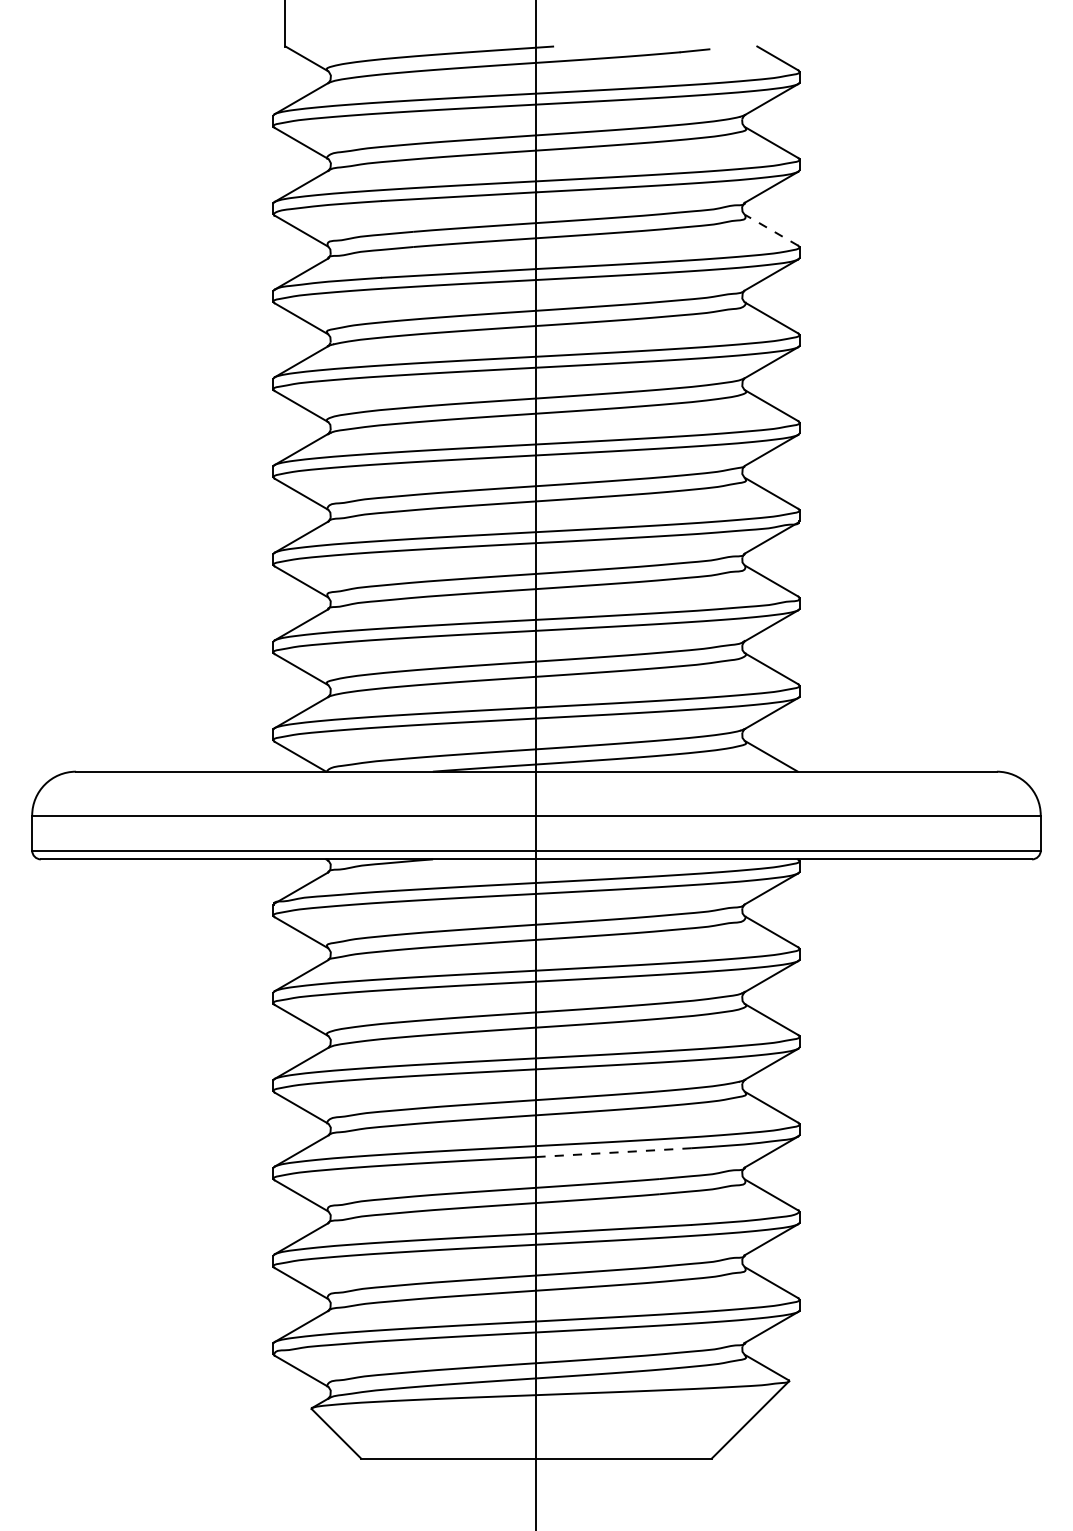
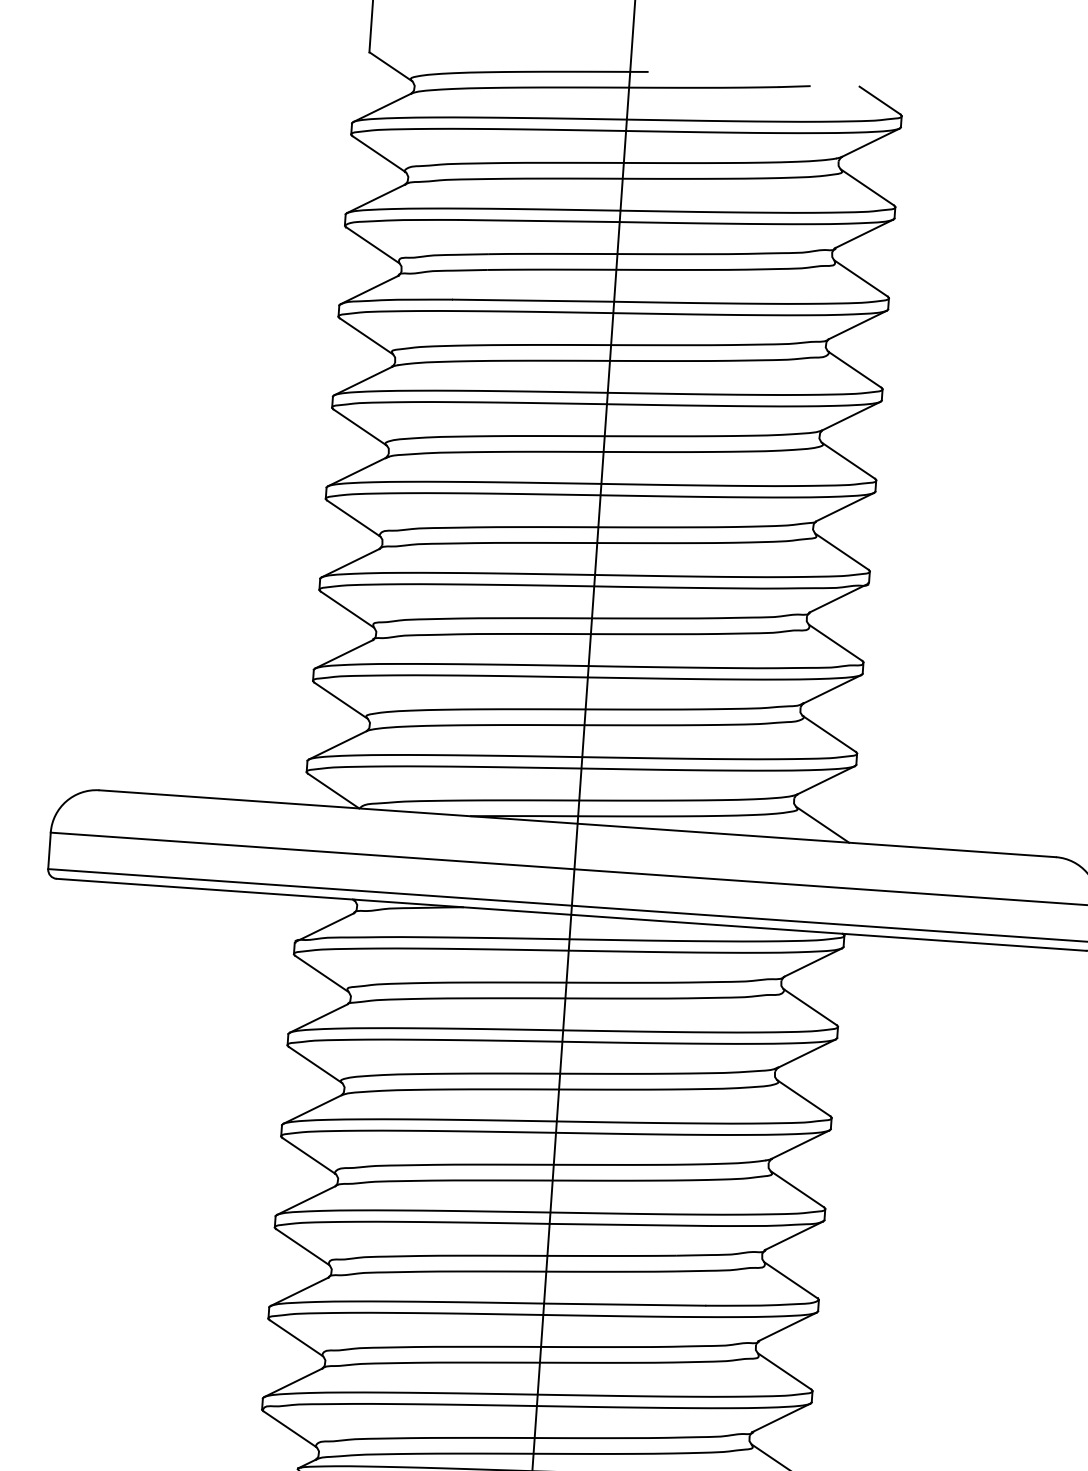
line: (771, 230) -> (861, 278), dashed -> solid
line: (614, 1152) -> (631, 1224), dashed -> solid

